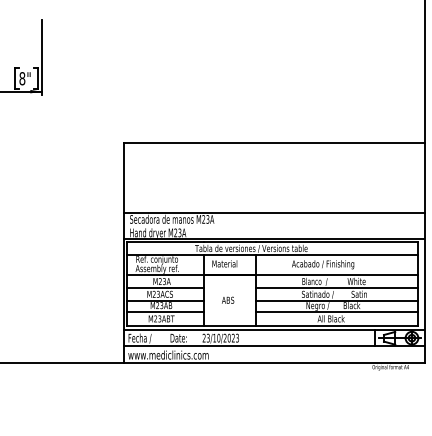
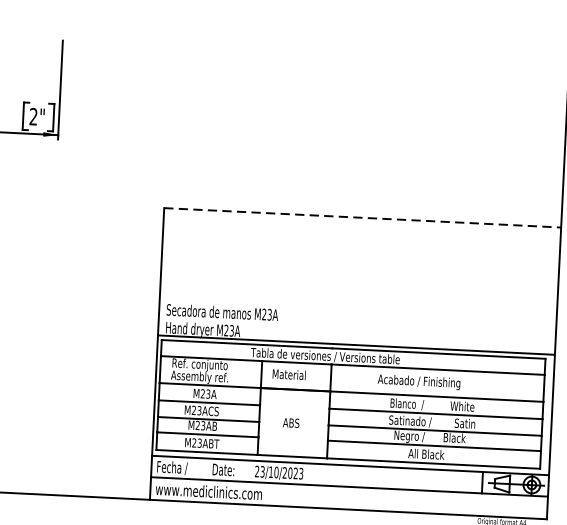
text: (22, 78) -> (33, 116), 8" -> 2"
line: (274, 142) -> (362, 217), solid -> dashed
line: (274, 212) -> (358, 309), removed

